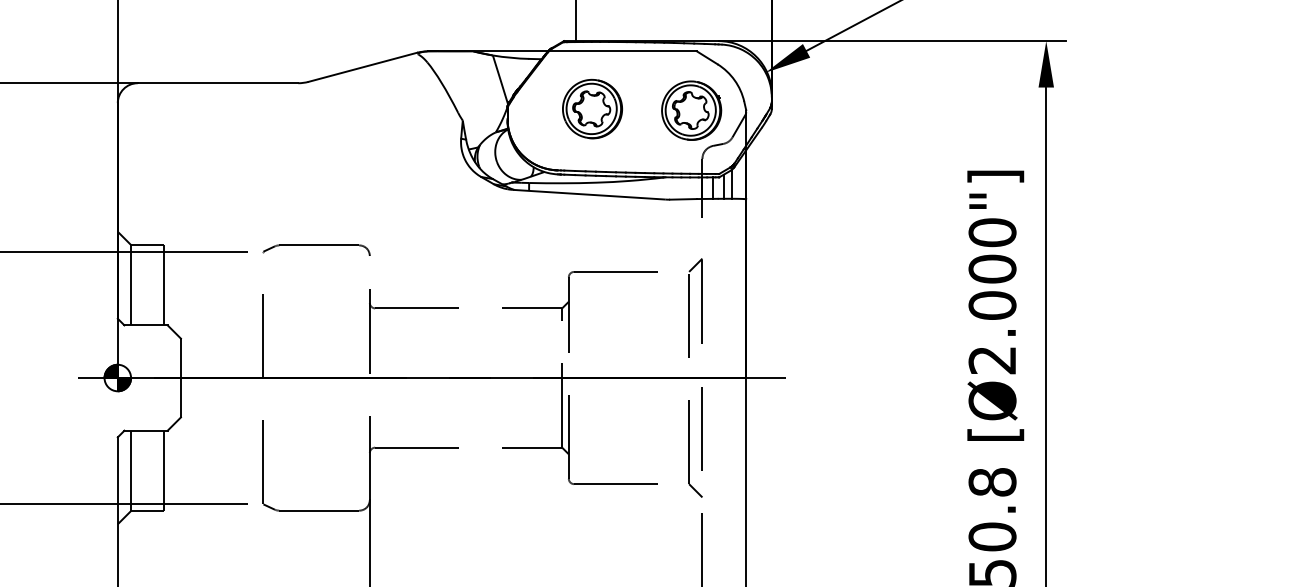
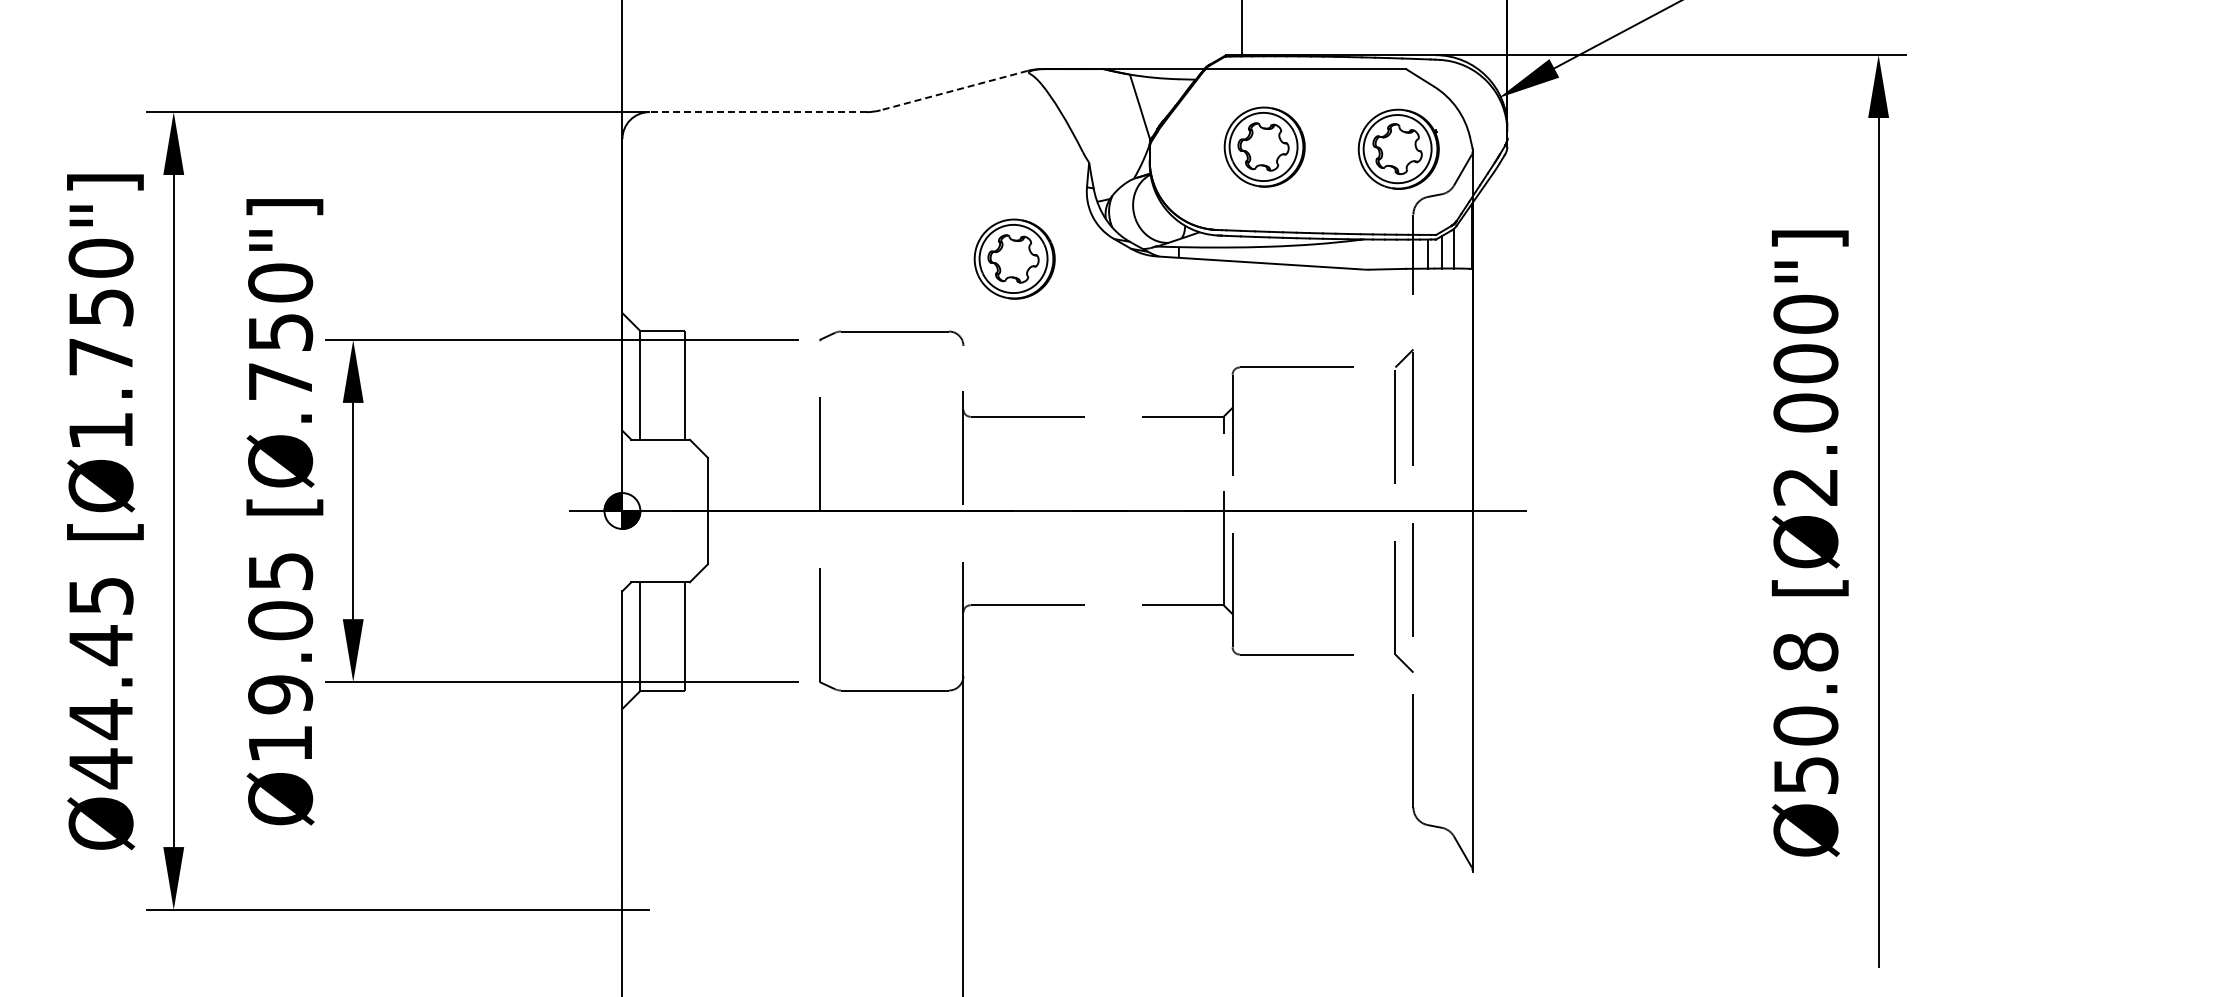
line: (362, 67) -> (953, 90), solid -> dashed
line: (217, 83) -> (757, 112), solid -> dashed
part: (407, 191) -> (1014, 258), added

